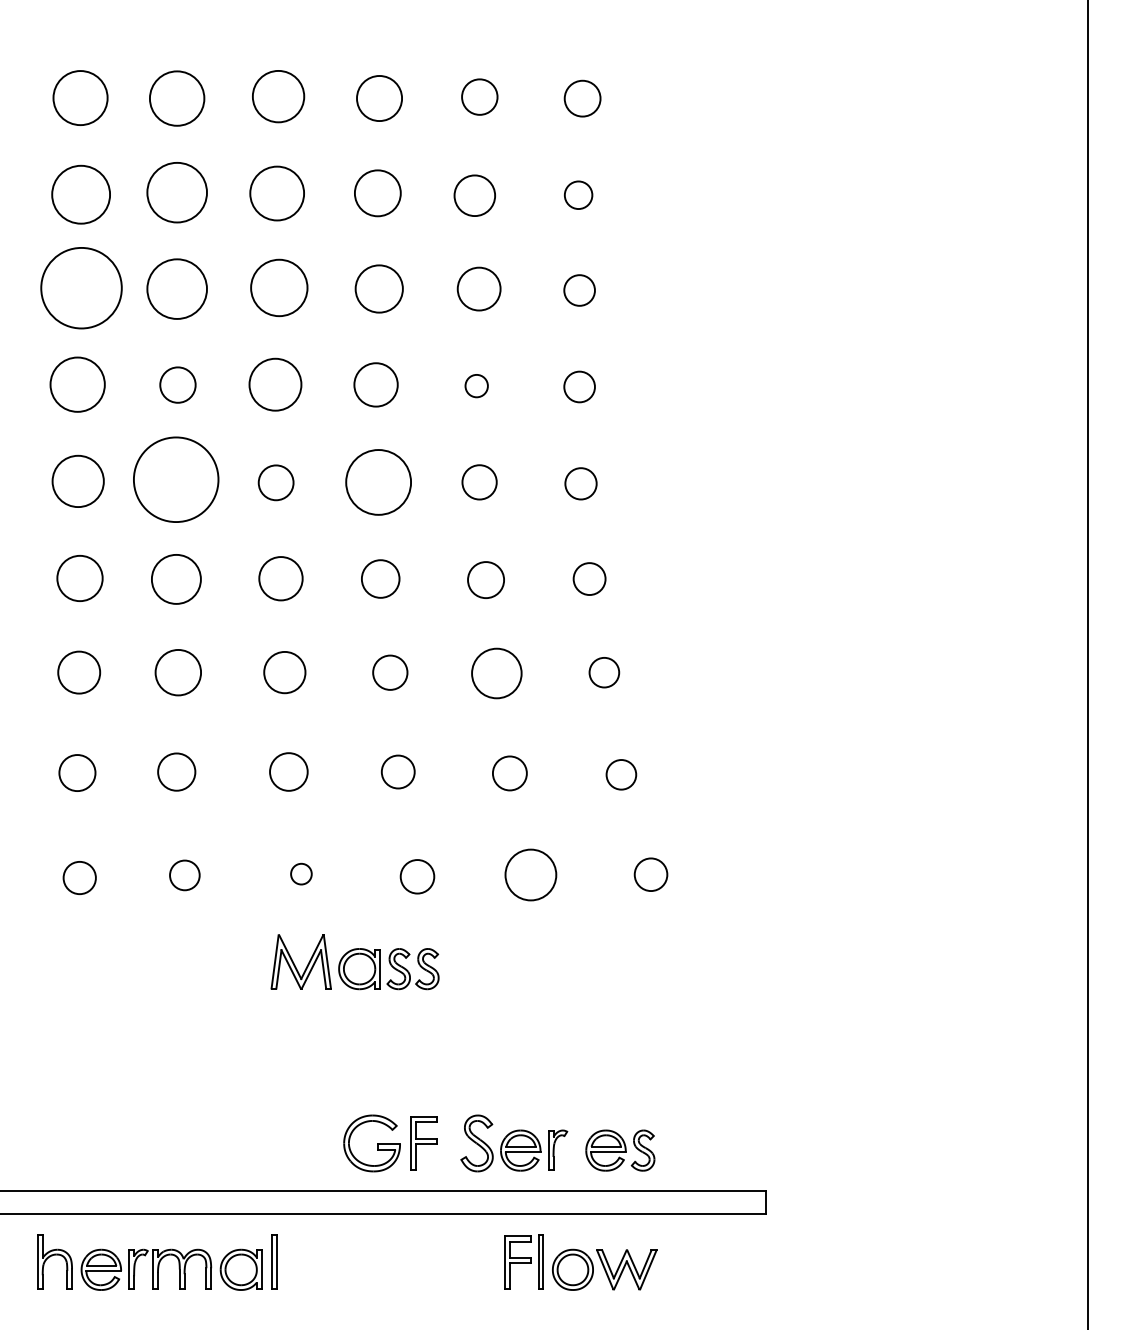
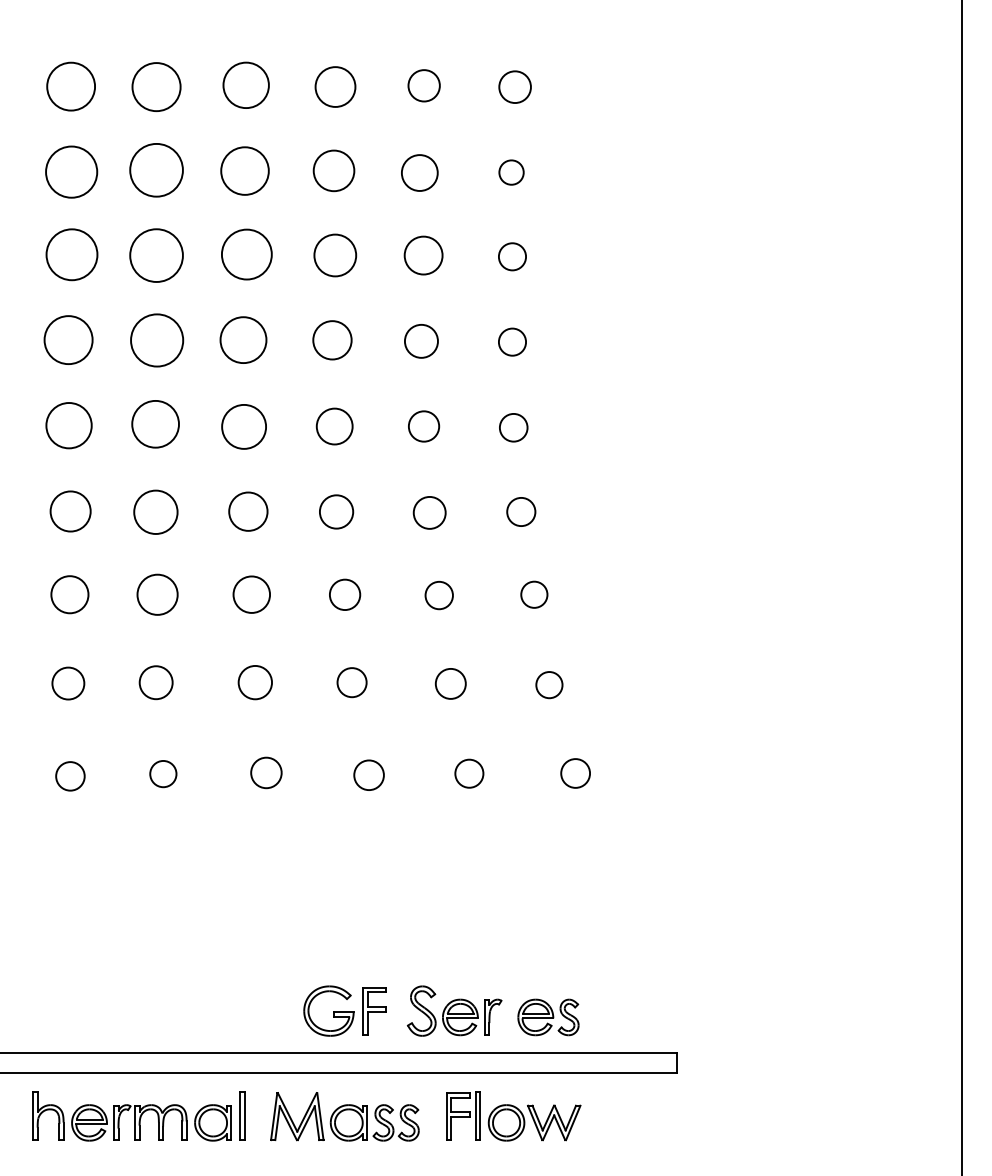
circle: (80, 287) -> (71, 254), size x0.71
circle: (178, 385) -> (157, 340), size x1.67
circle: (475, 385) -> (420, 340), size x1.67
circle: (175, 480) -> (155, 424), size x0.62
circle: (276, 482) -> (244, 426), size x1.43
circle: (378, 482) -> (334, 426), size x0.62
circle: (495, 673) -> (438, 595), size x0.62
circle: (301, 873) -> (266, 772), size x1.67
circle: (531, 874) -> (469, 773), size x0.62
part: (354, 961) -> (344, 1116), moved

